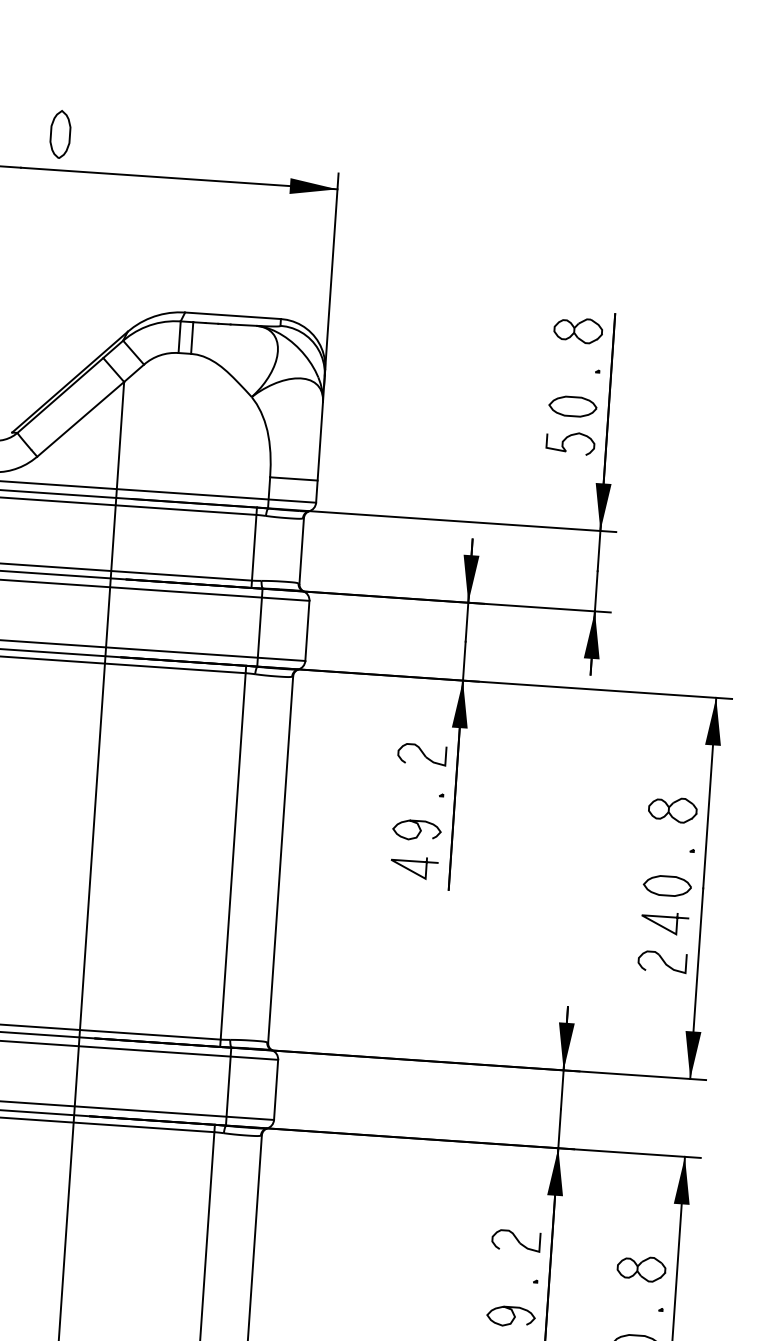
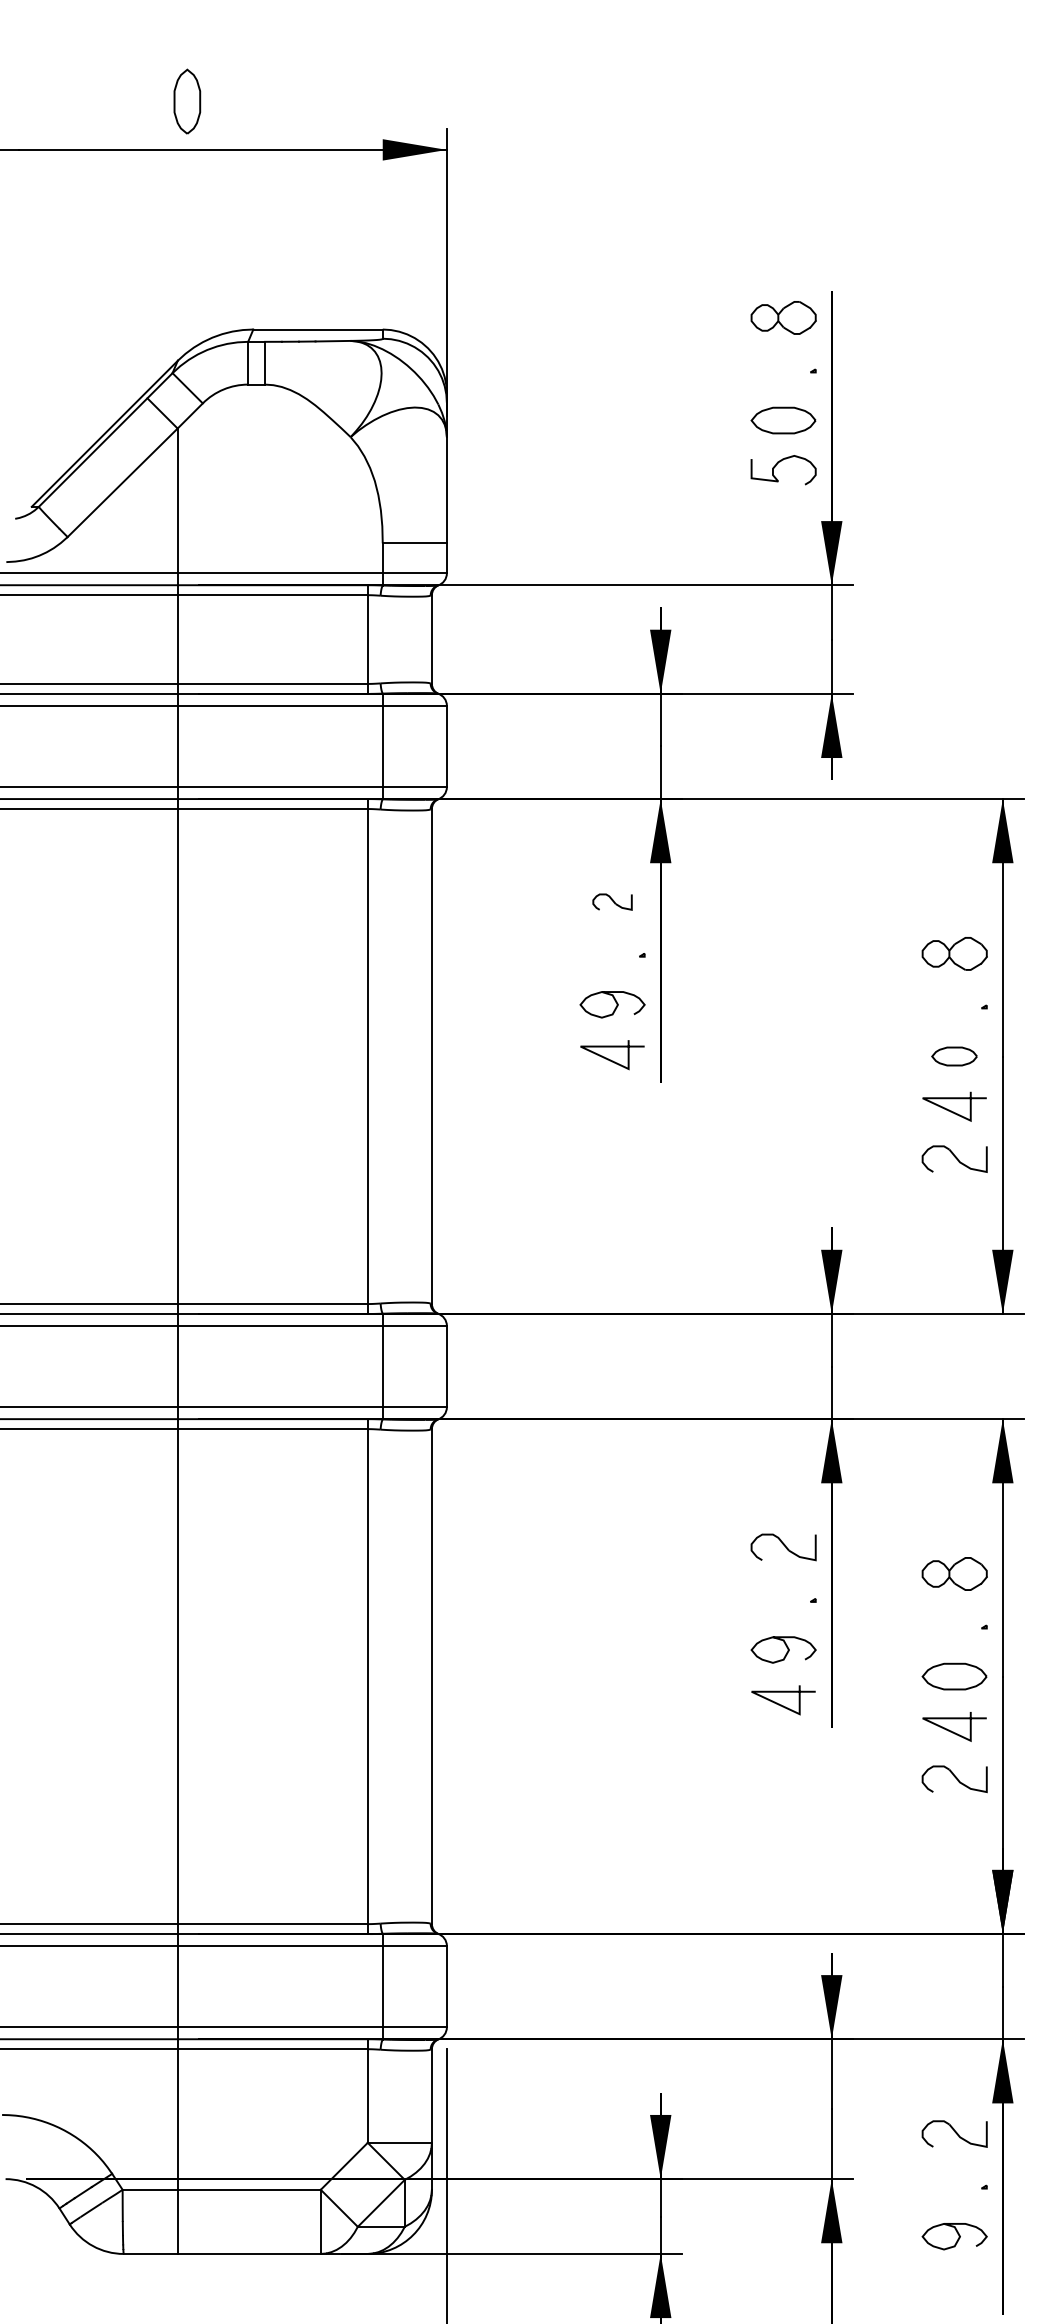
part: (60, 134) -> (187, 101), moved
part: (422, 754) -> (612, 901), size x0.6
part: (667, 885) -> (954, 1056), size x0.7

